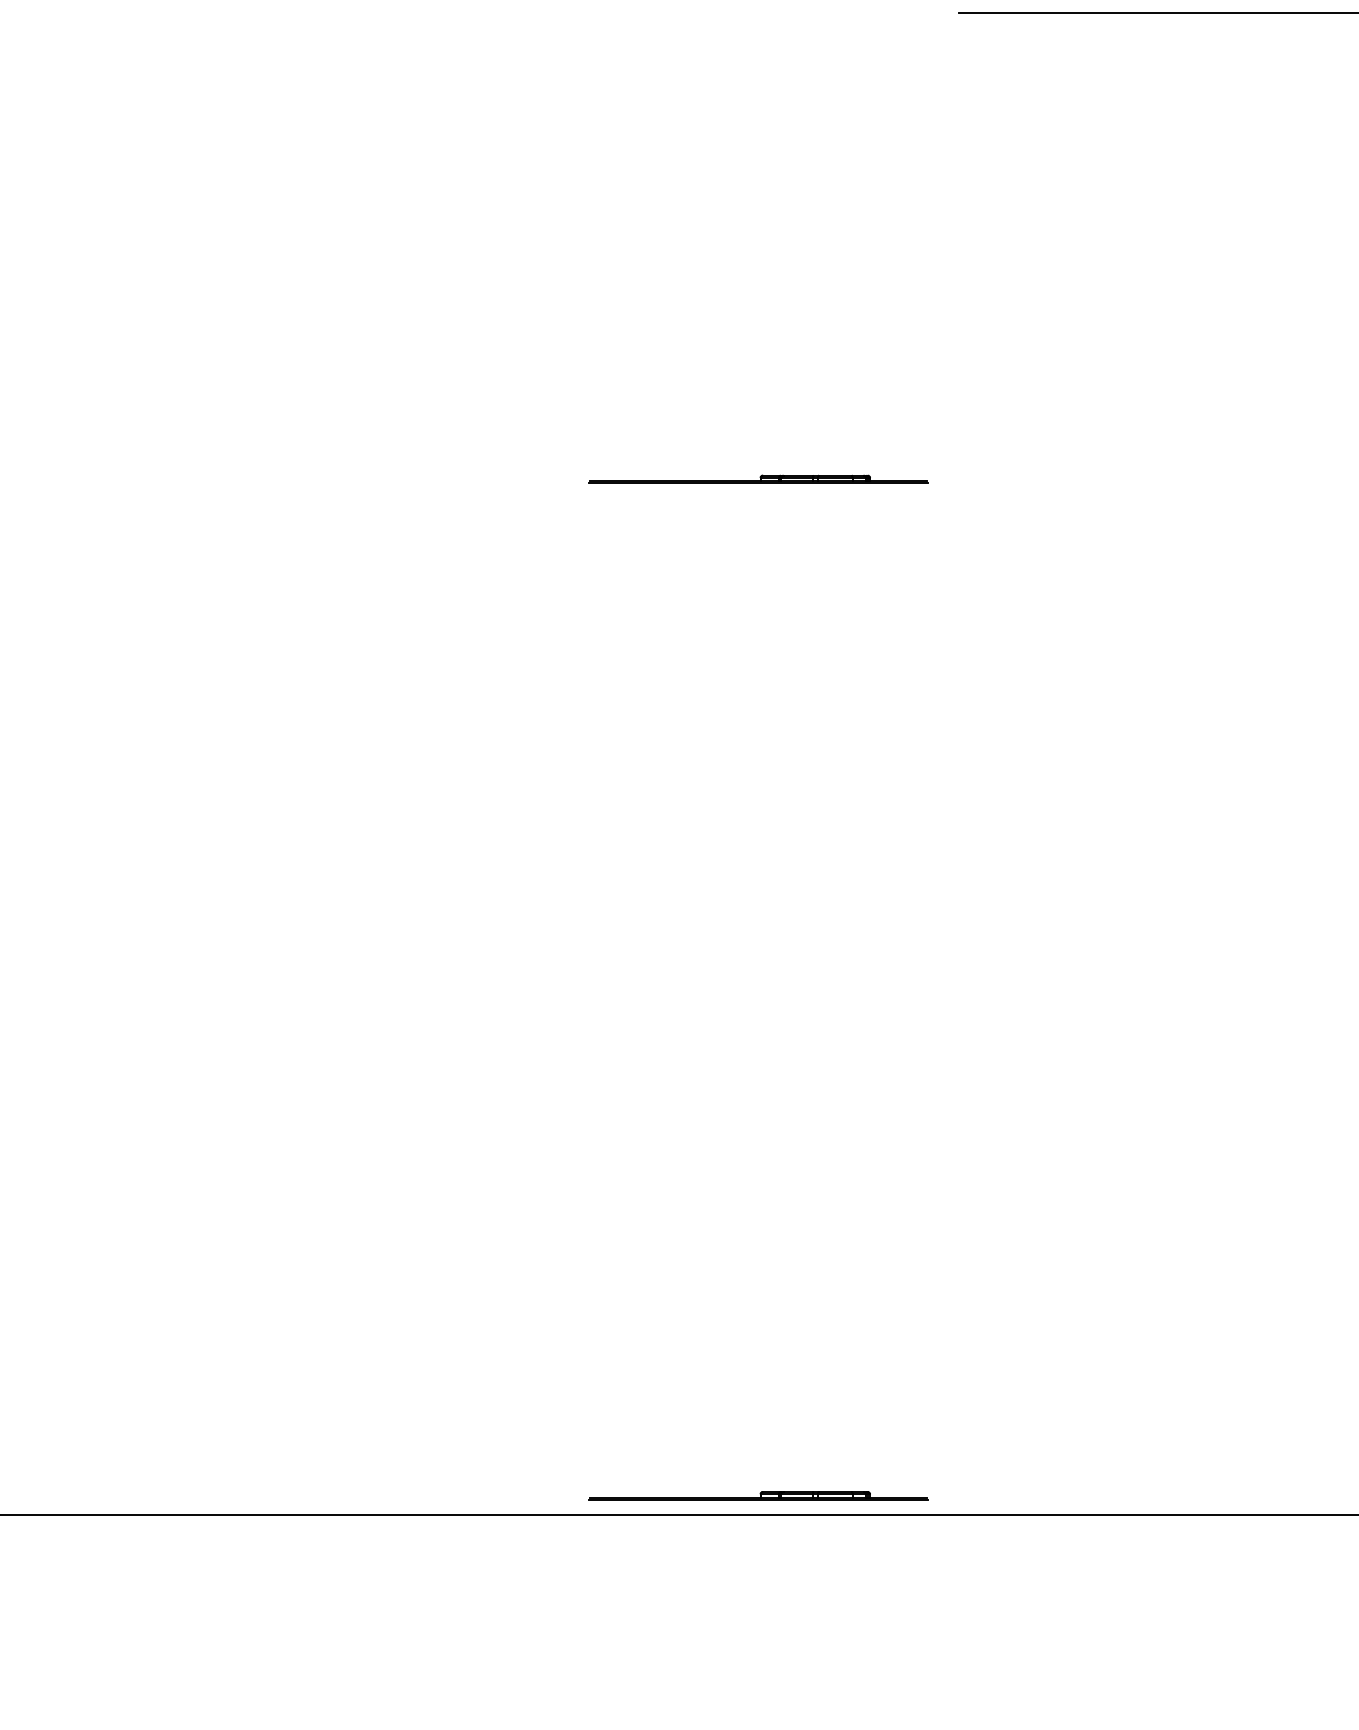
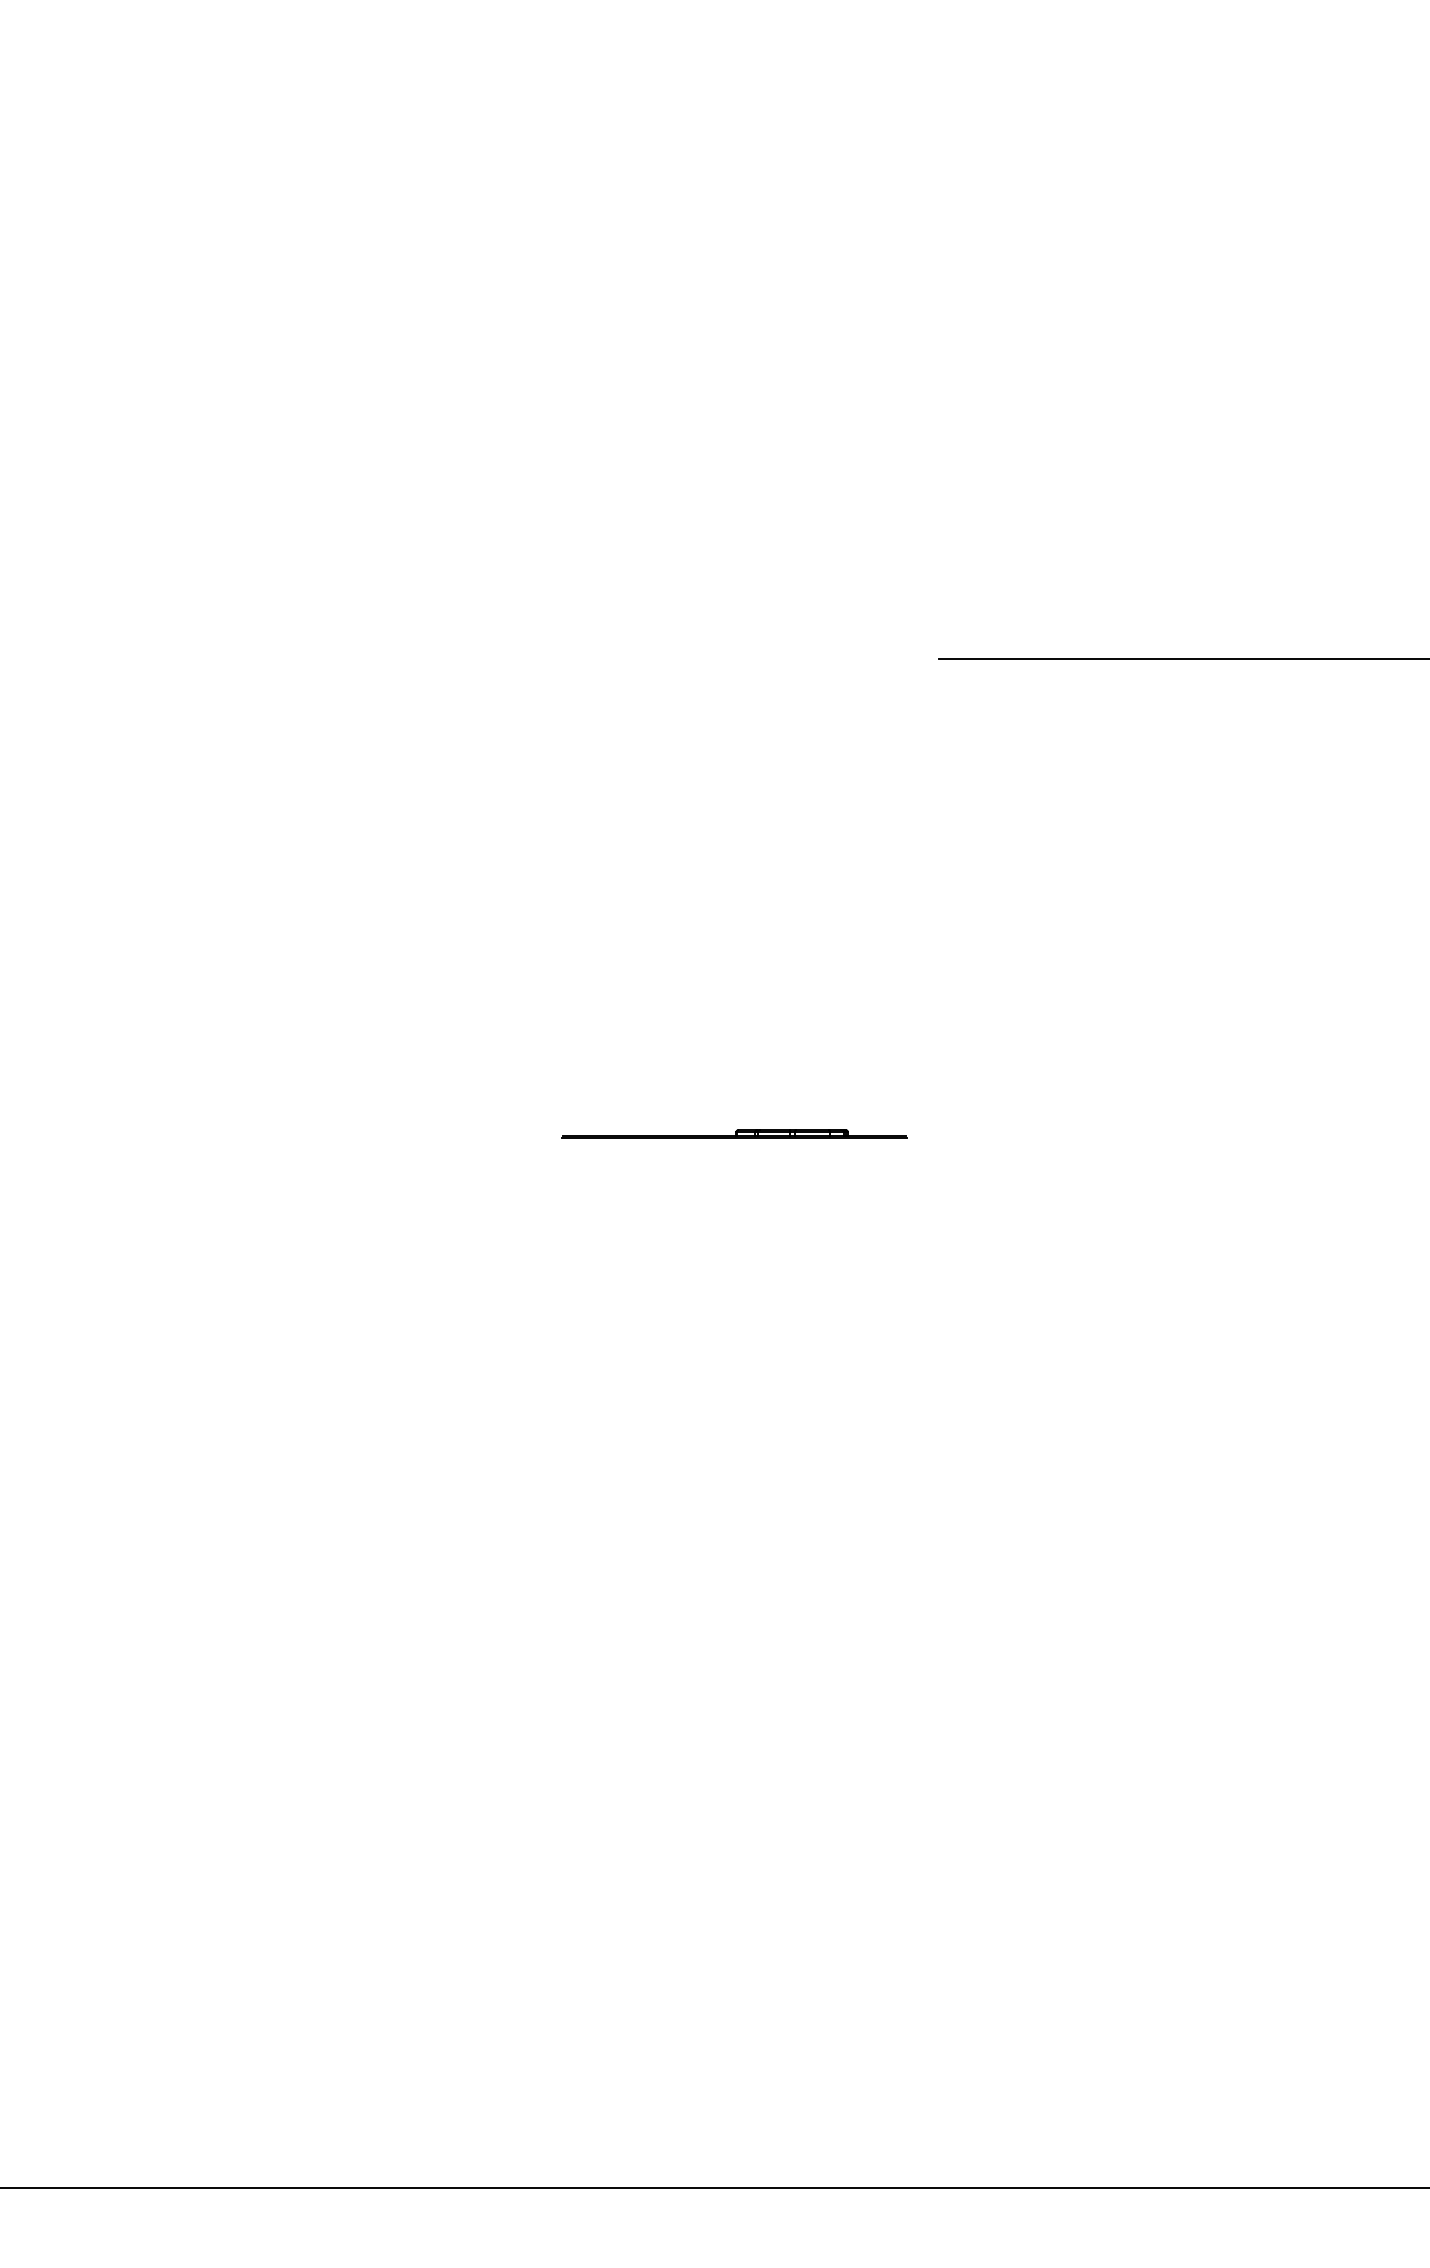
part: (758, 1495) -> (734, 2168), removed

